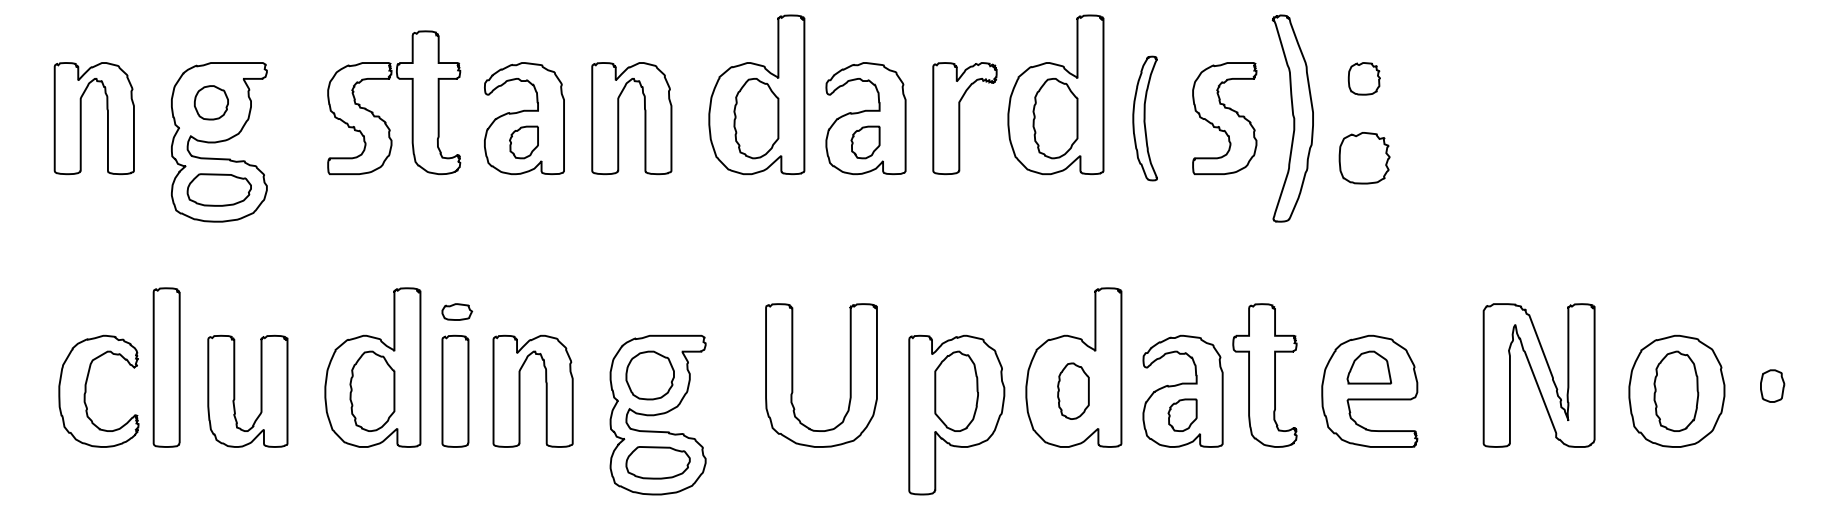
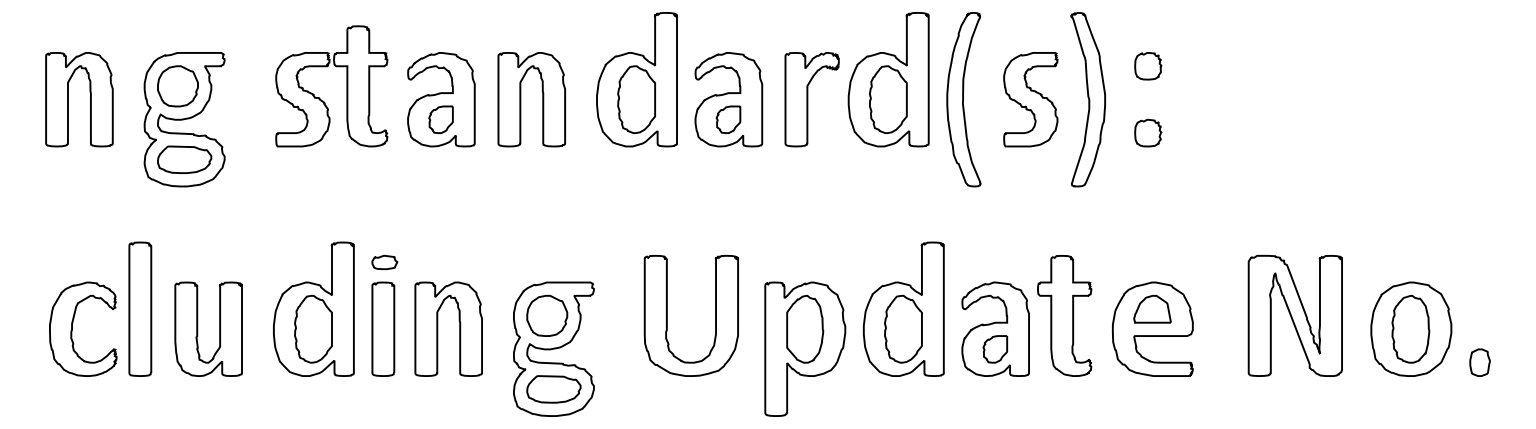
part: (211, 102) -> (178, 86), size x1.43
part: (1144, 118) -> (963, 99), size x1.67
part: (1363, 158) -> (1147, 133), size x0.62
part: (1772, 385) -> (1479, 362), moved
part: (1073, 390) -> (903, 328), size x1.43

